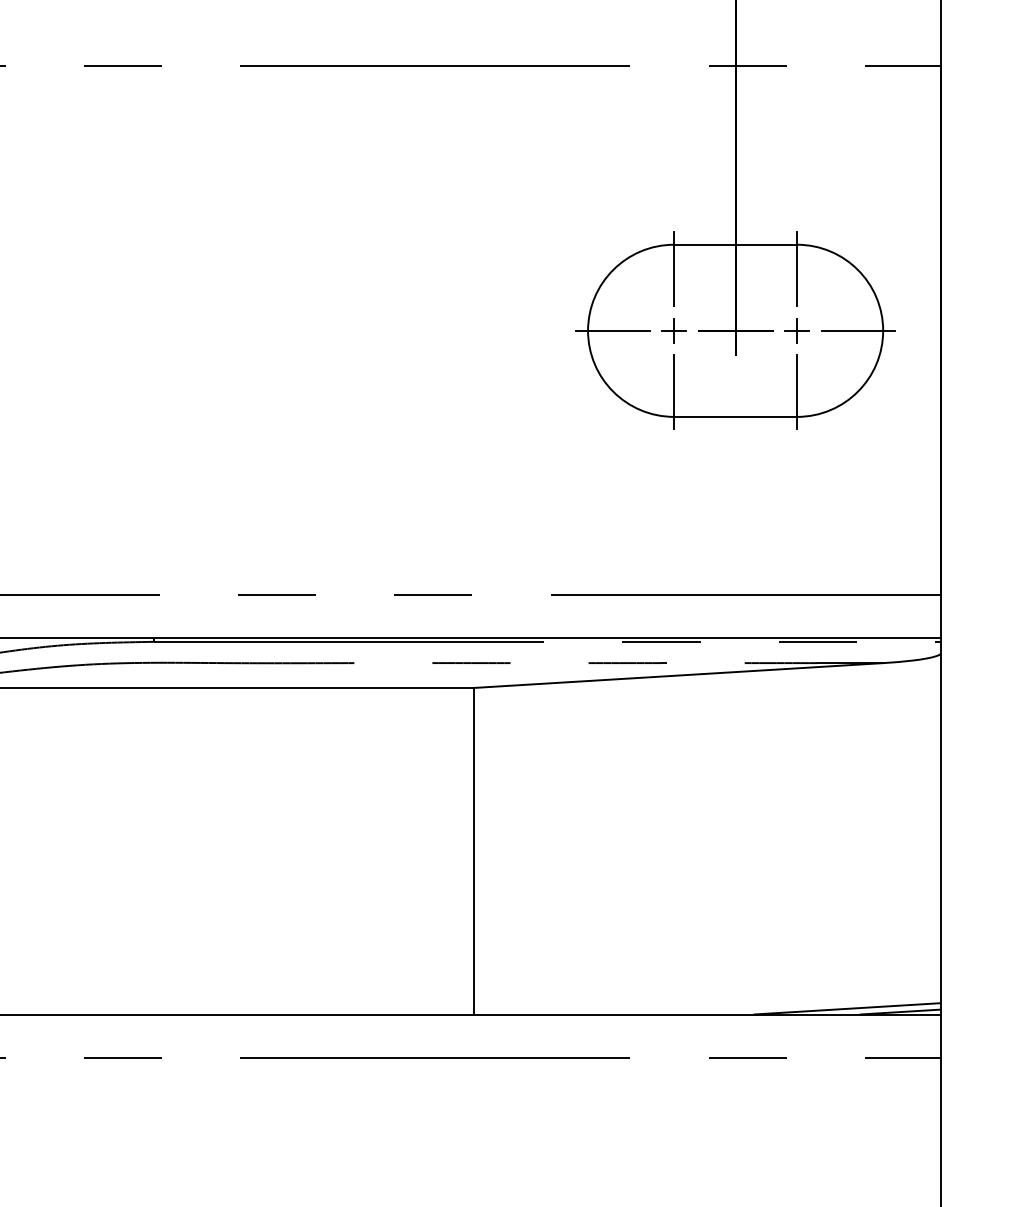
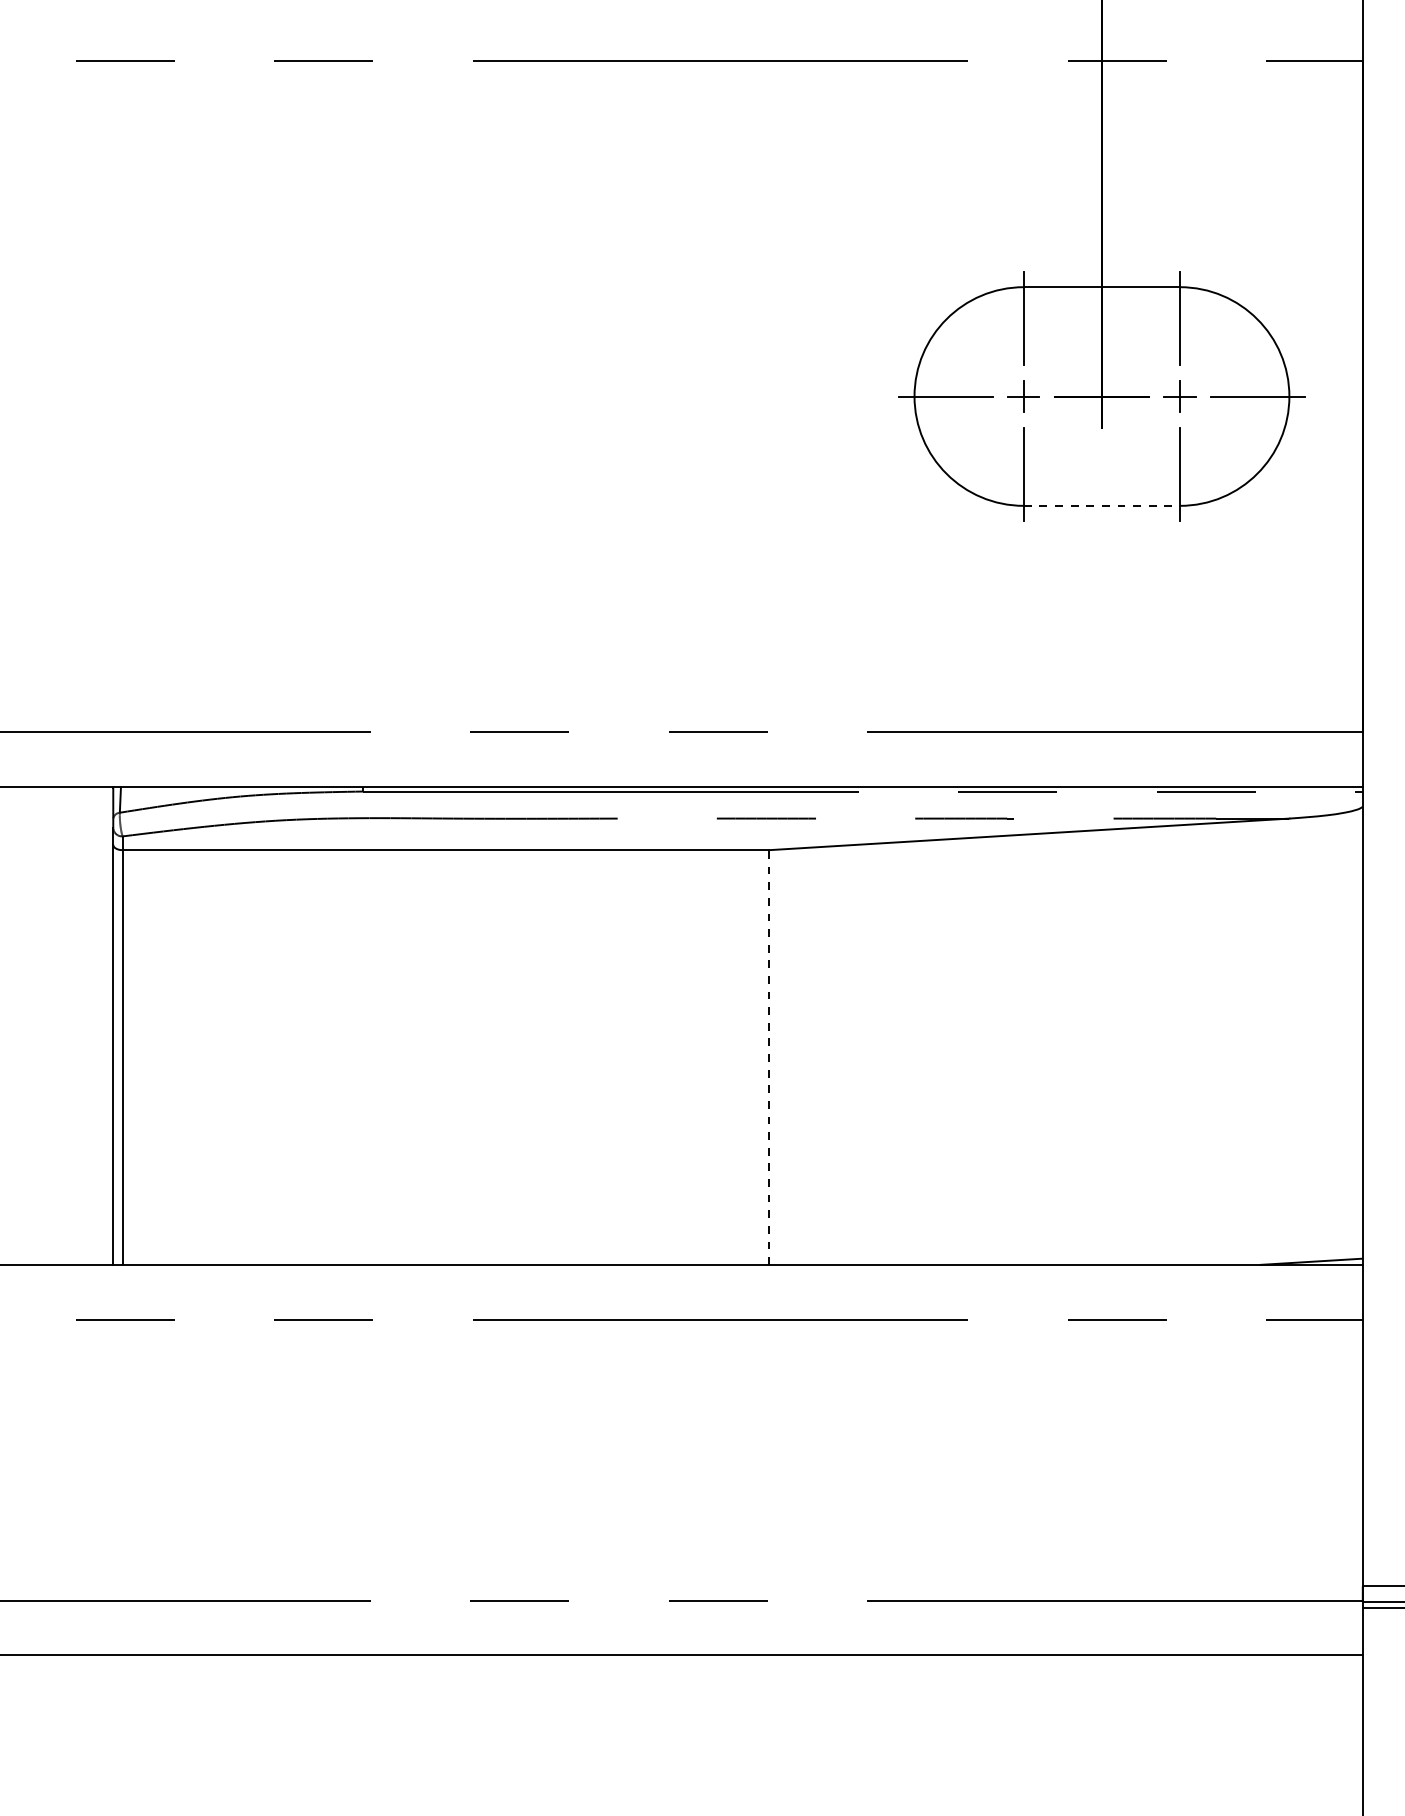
line: (736, 416) -> (1102, 505), solid -> dashed
line: (473, 851) -> (769, 1057), solid -> dashed
line: (847, 1008) -> (1243, 1257), removed

